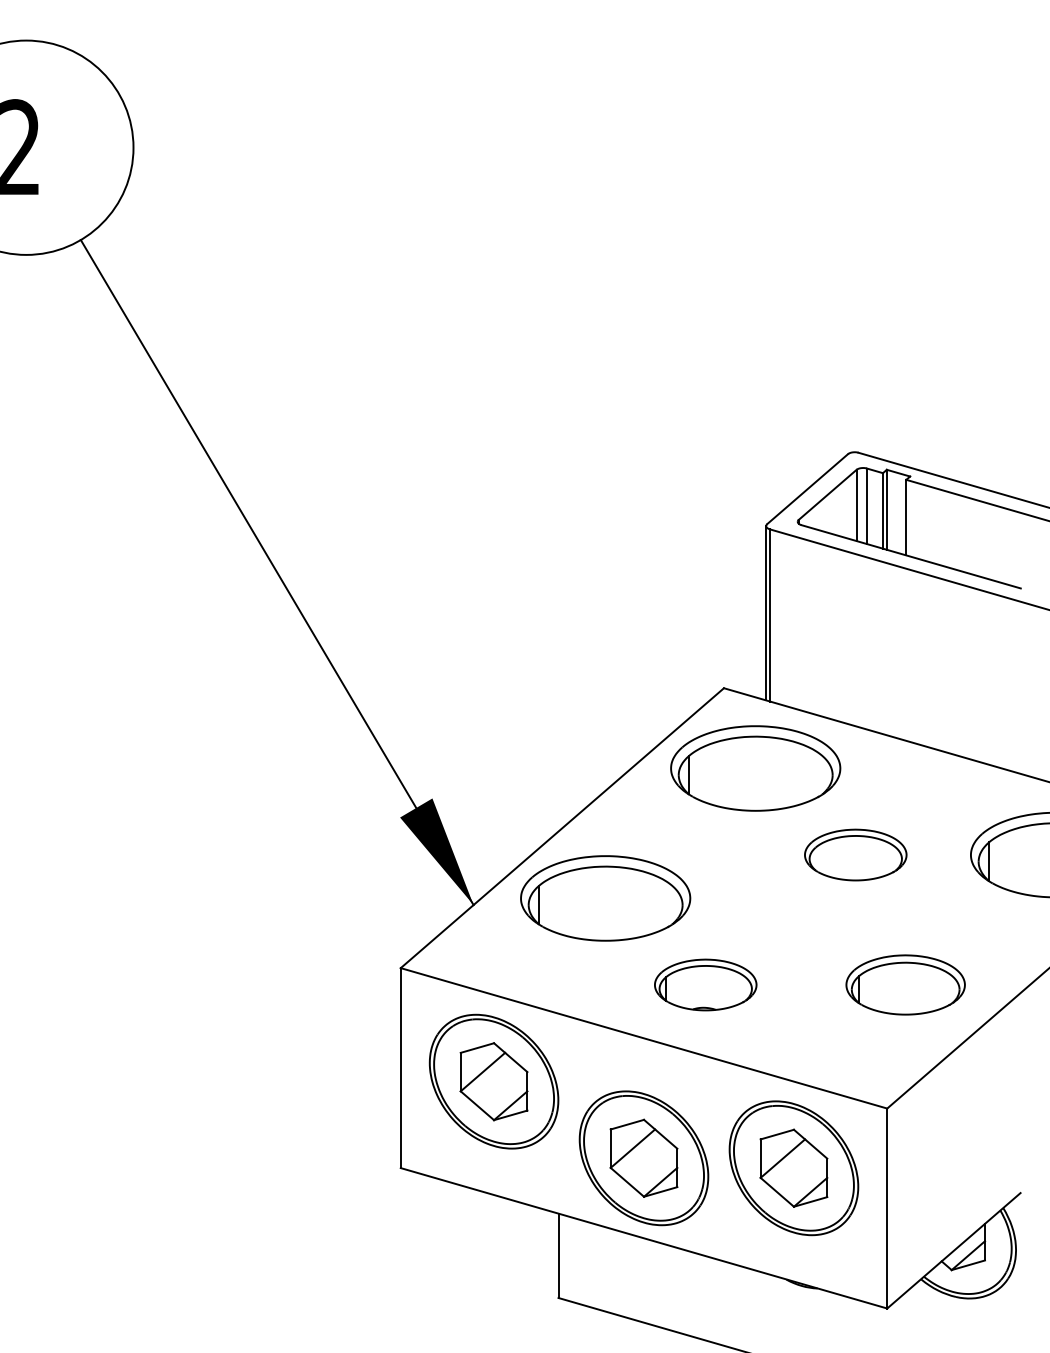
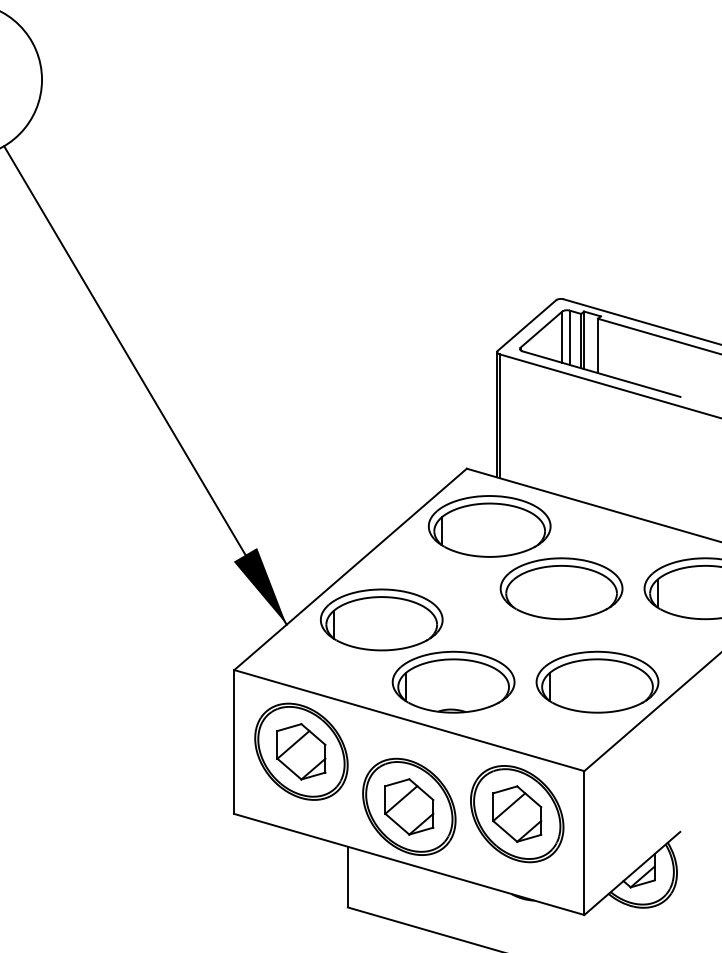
part: (855, 854) -> (561, 588), size x1.67
part: (705, 984) -> (453, 681), size x1.67
part: (905, 984) -> (597, 681), size x1.43

